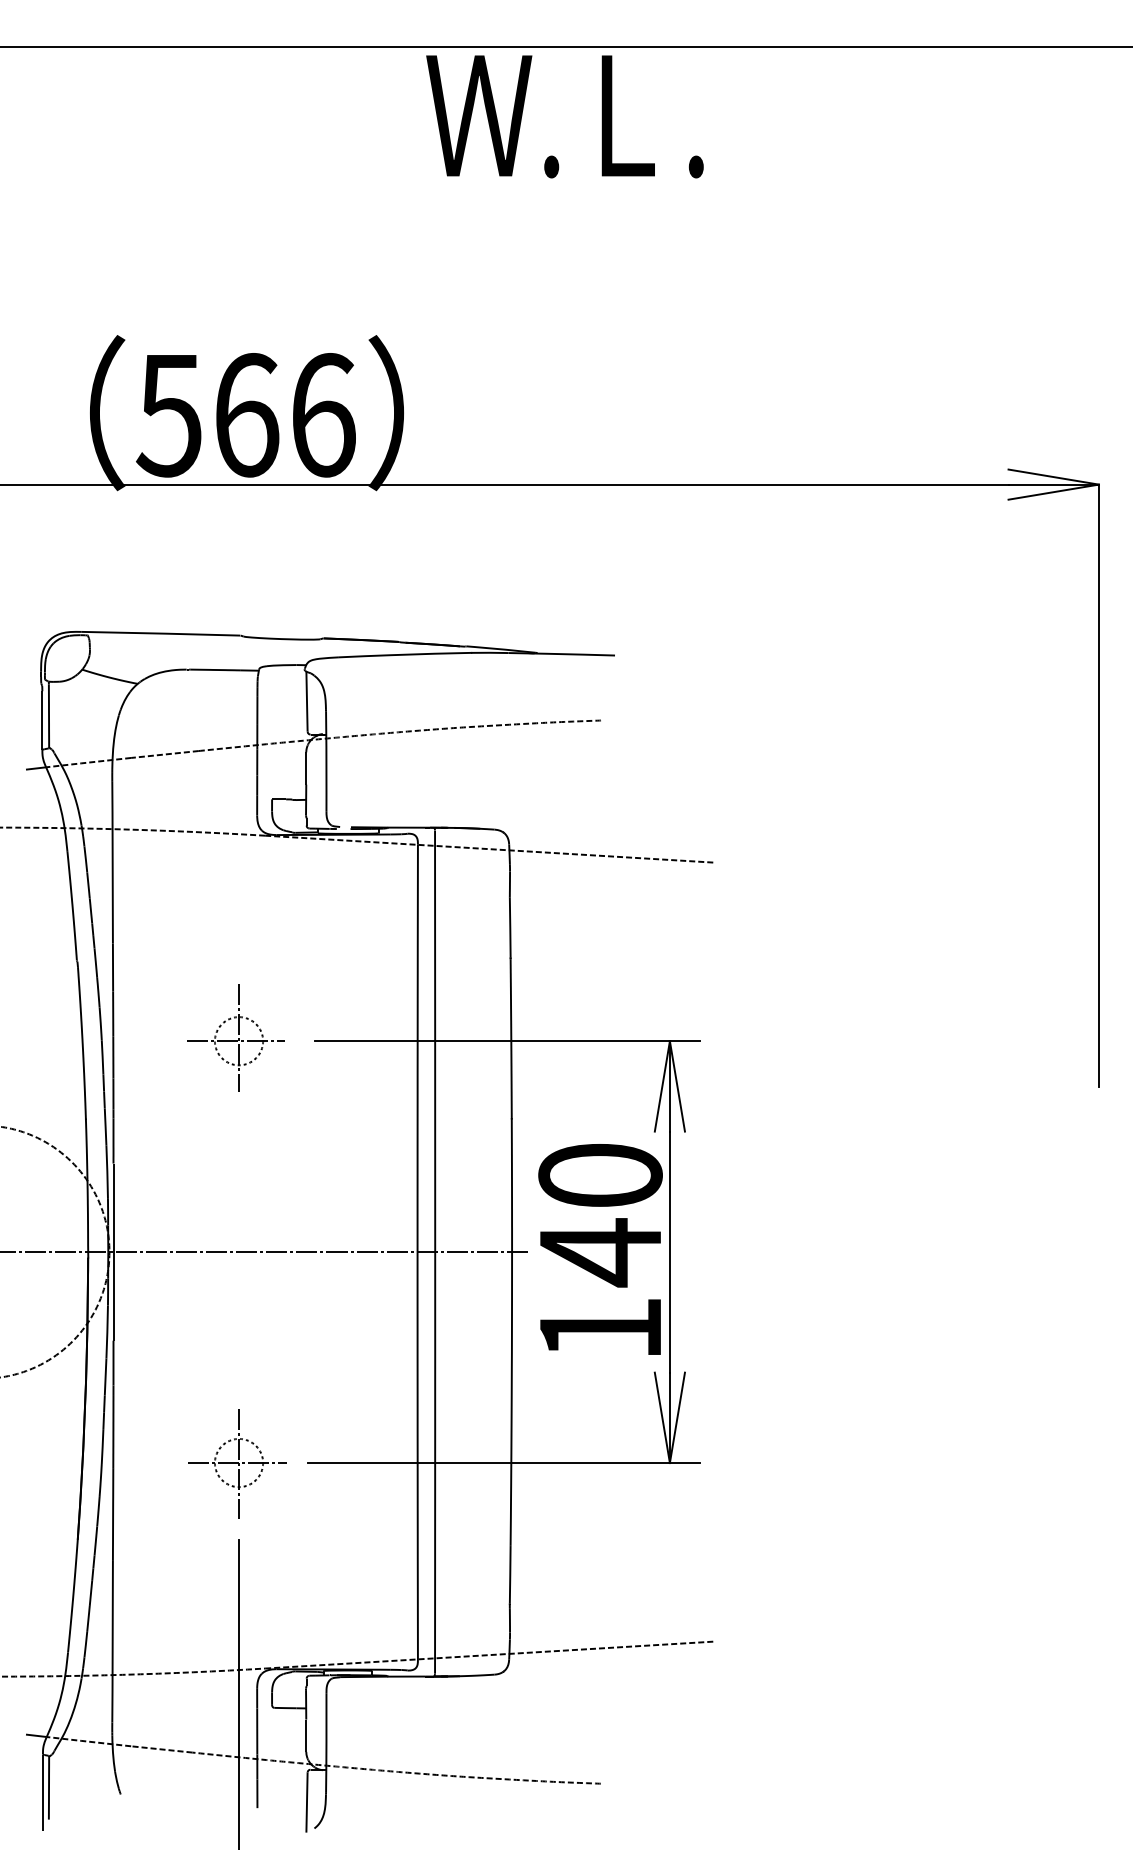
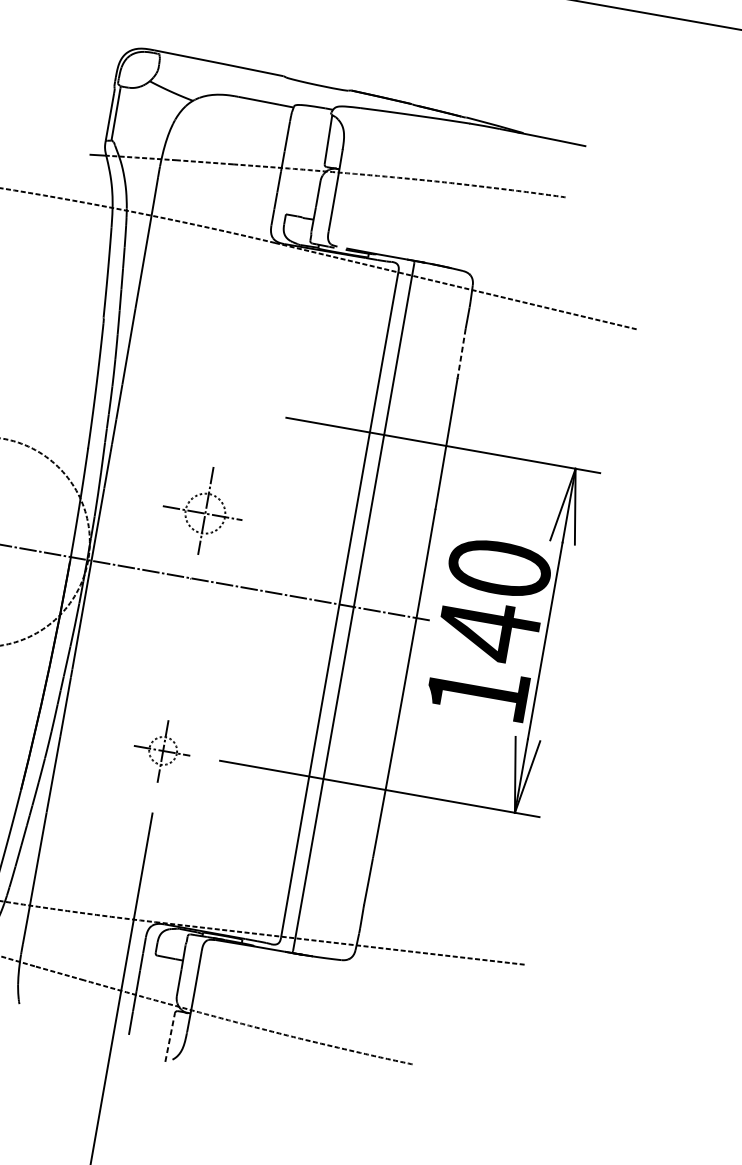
line: (510, 928) -> (461, 353), solid -> dashed
part: (235, 1037) -> (203, 510), moved
part: (237, 1463) -> (162, 750), size x0.7
line: (307, 1802) -> (170, 1037), solid -> dashed

